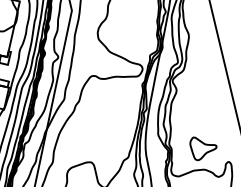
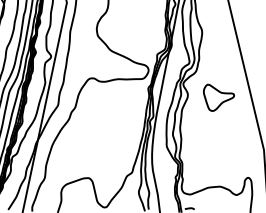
part: (203, 148) -> (219, 97), moved

